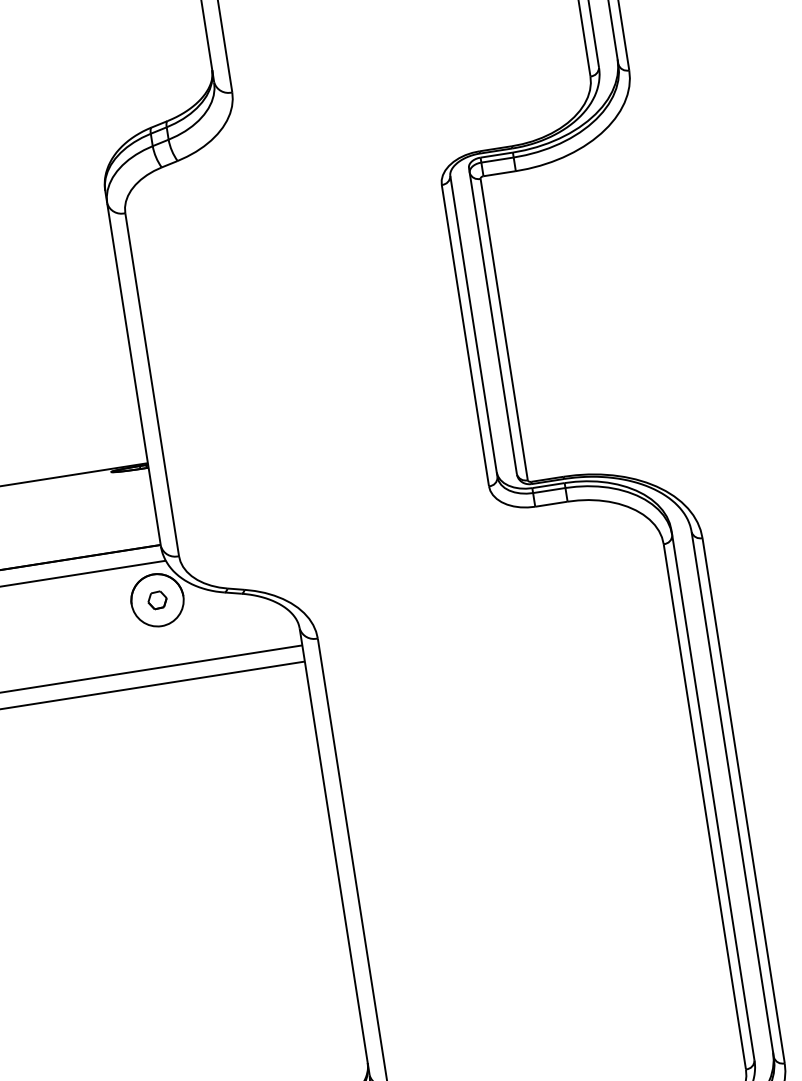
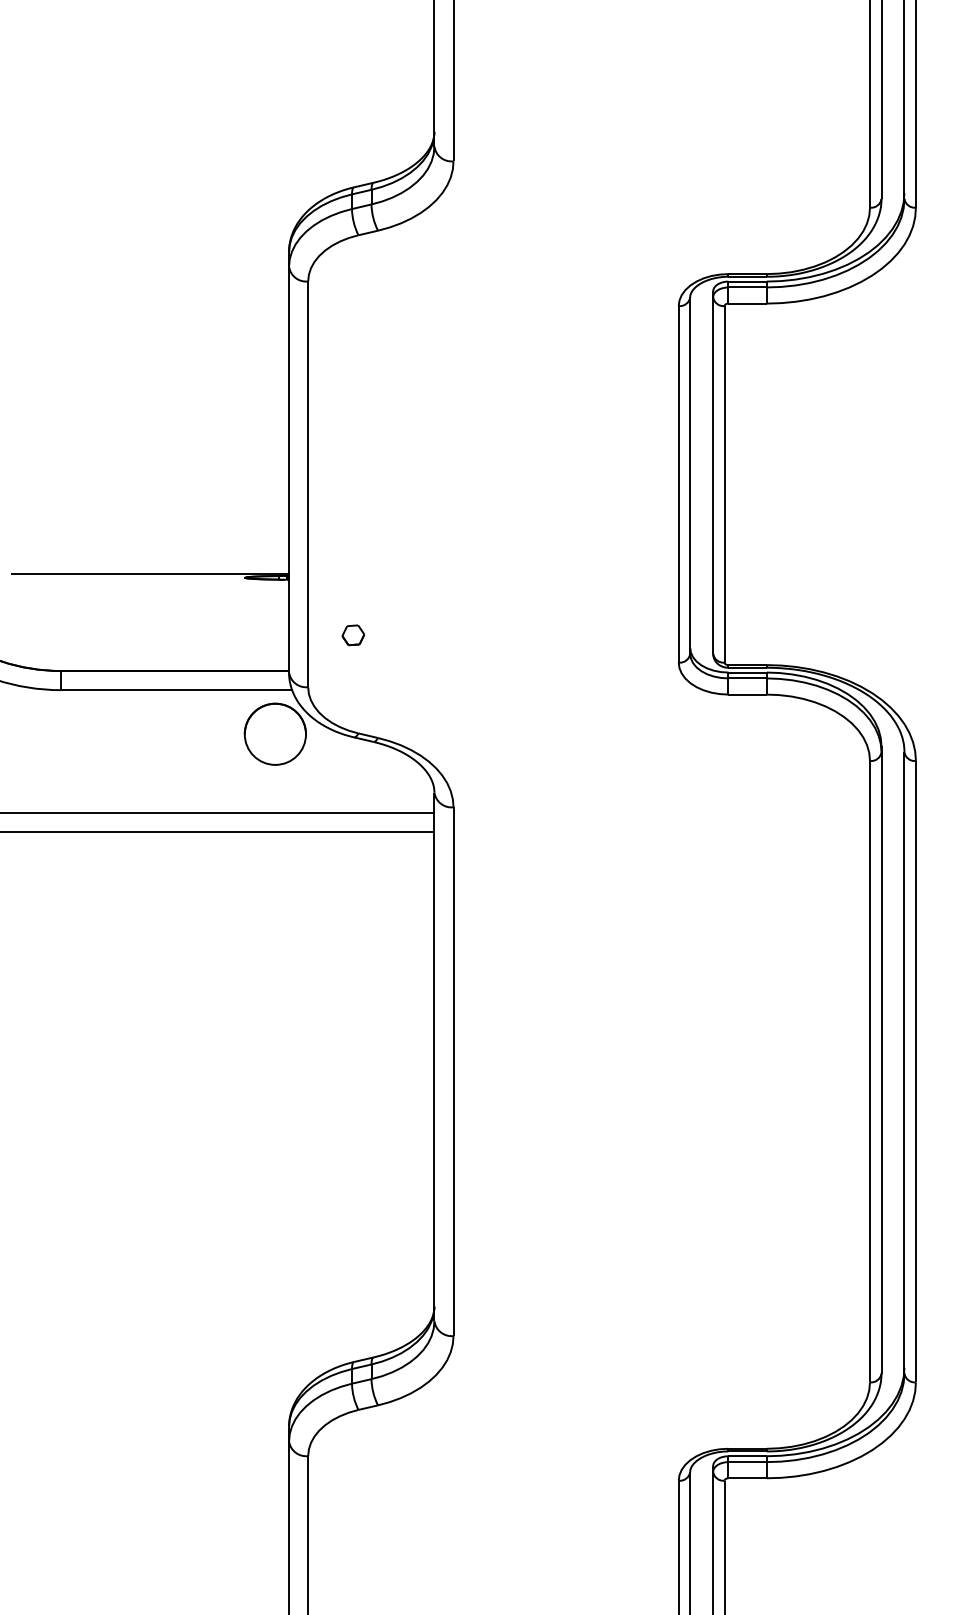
part: (157, 600) -> (353, 635), moved

